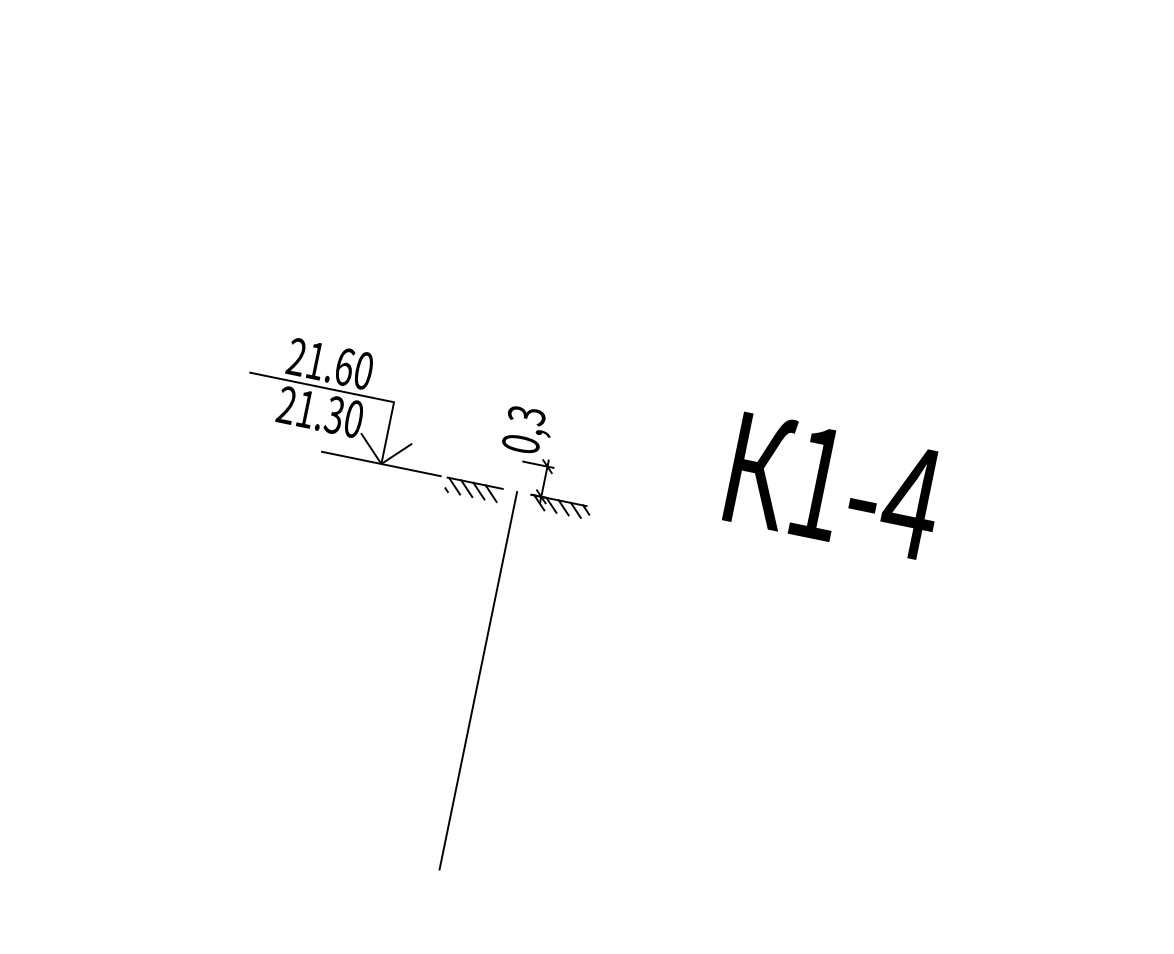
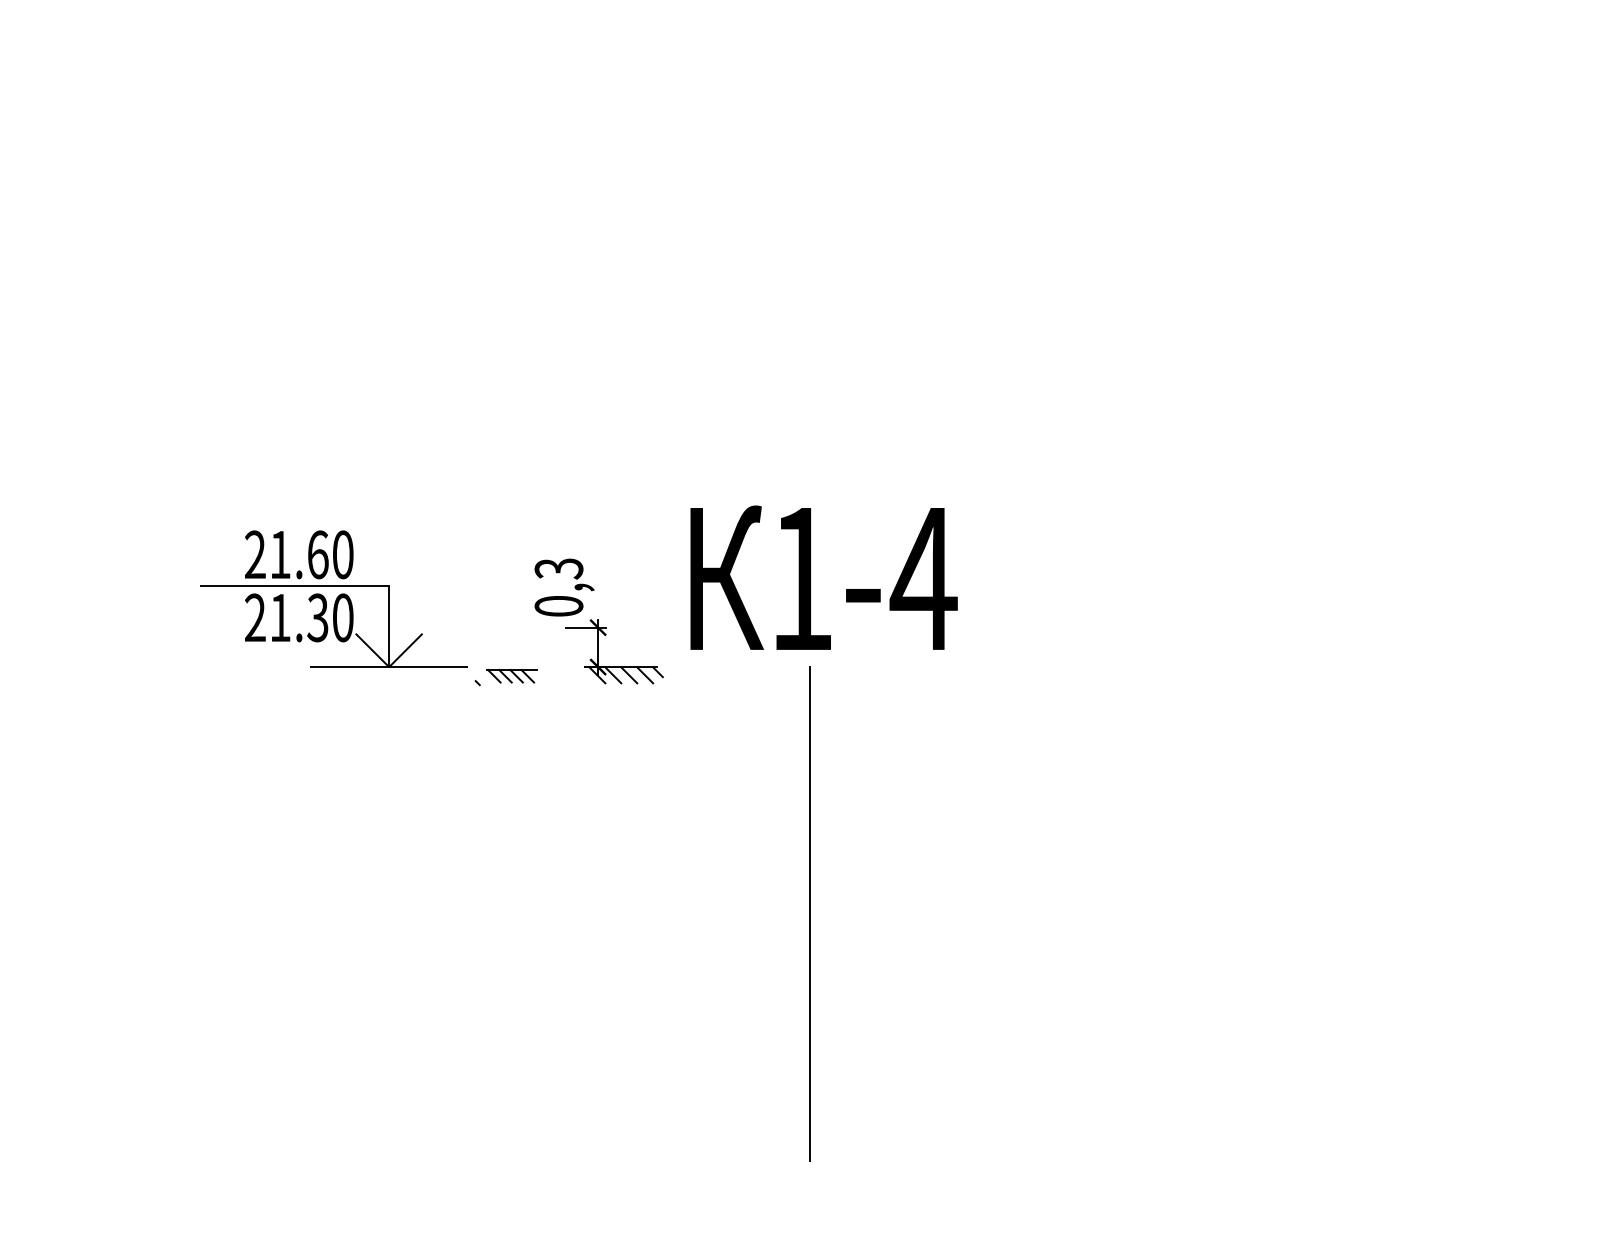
text: (834, 485) -> (823, 577), moved
part: (473, 490) -> (511, 676), size x0.7
line: (478, 680) -> (809, 913), moved

